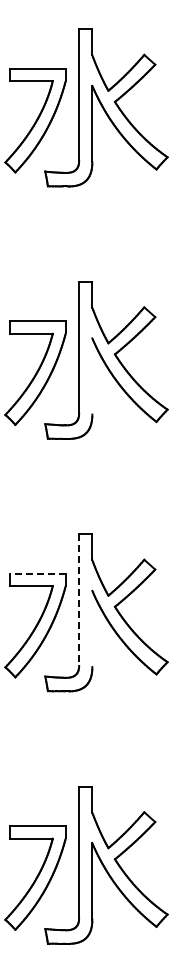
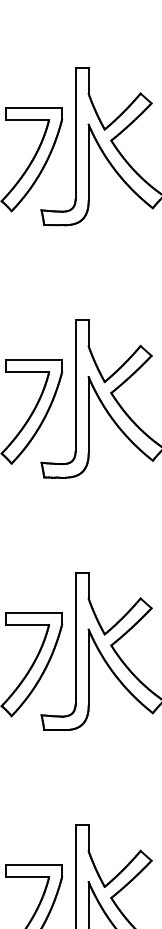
line: (92, 376) -> (88, 415), added
line: (37, 573) -> (33, 612), dashed -> solid
line: (79, 599) -> (75, 638), dashed -> solid
line: (92, 628) -> (88, 667), added

